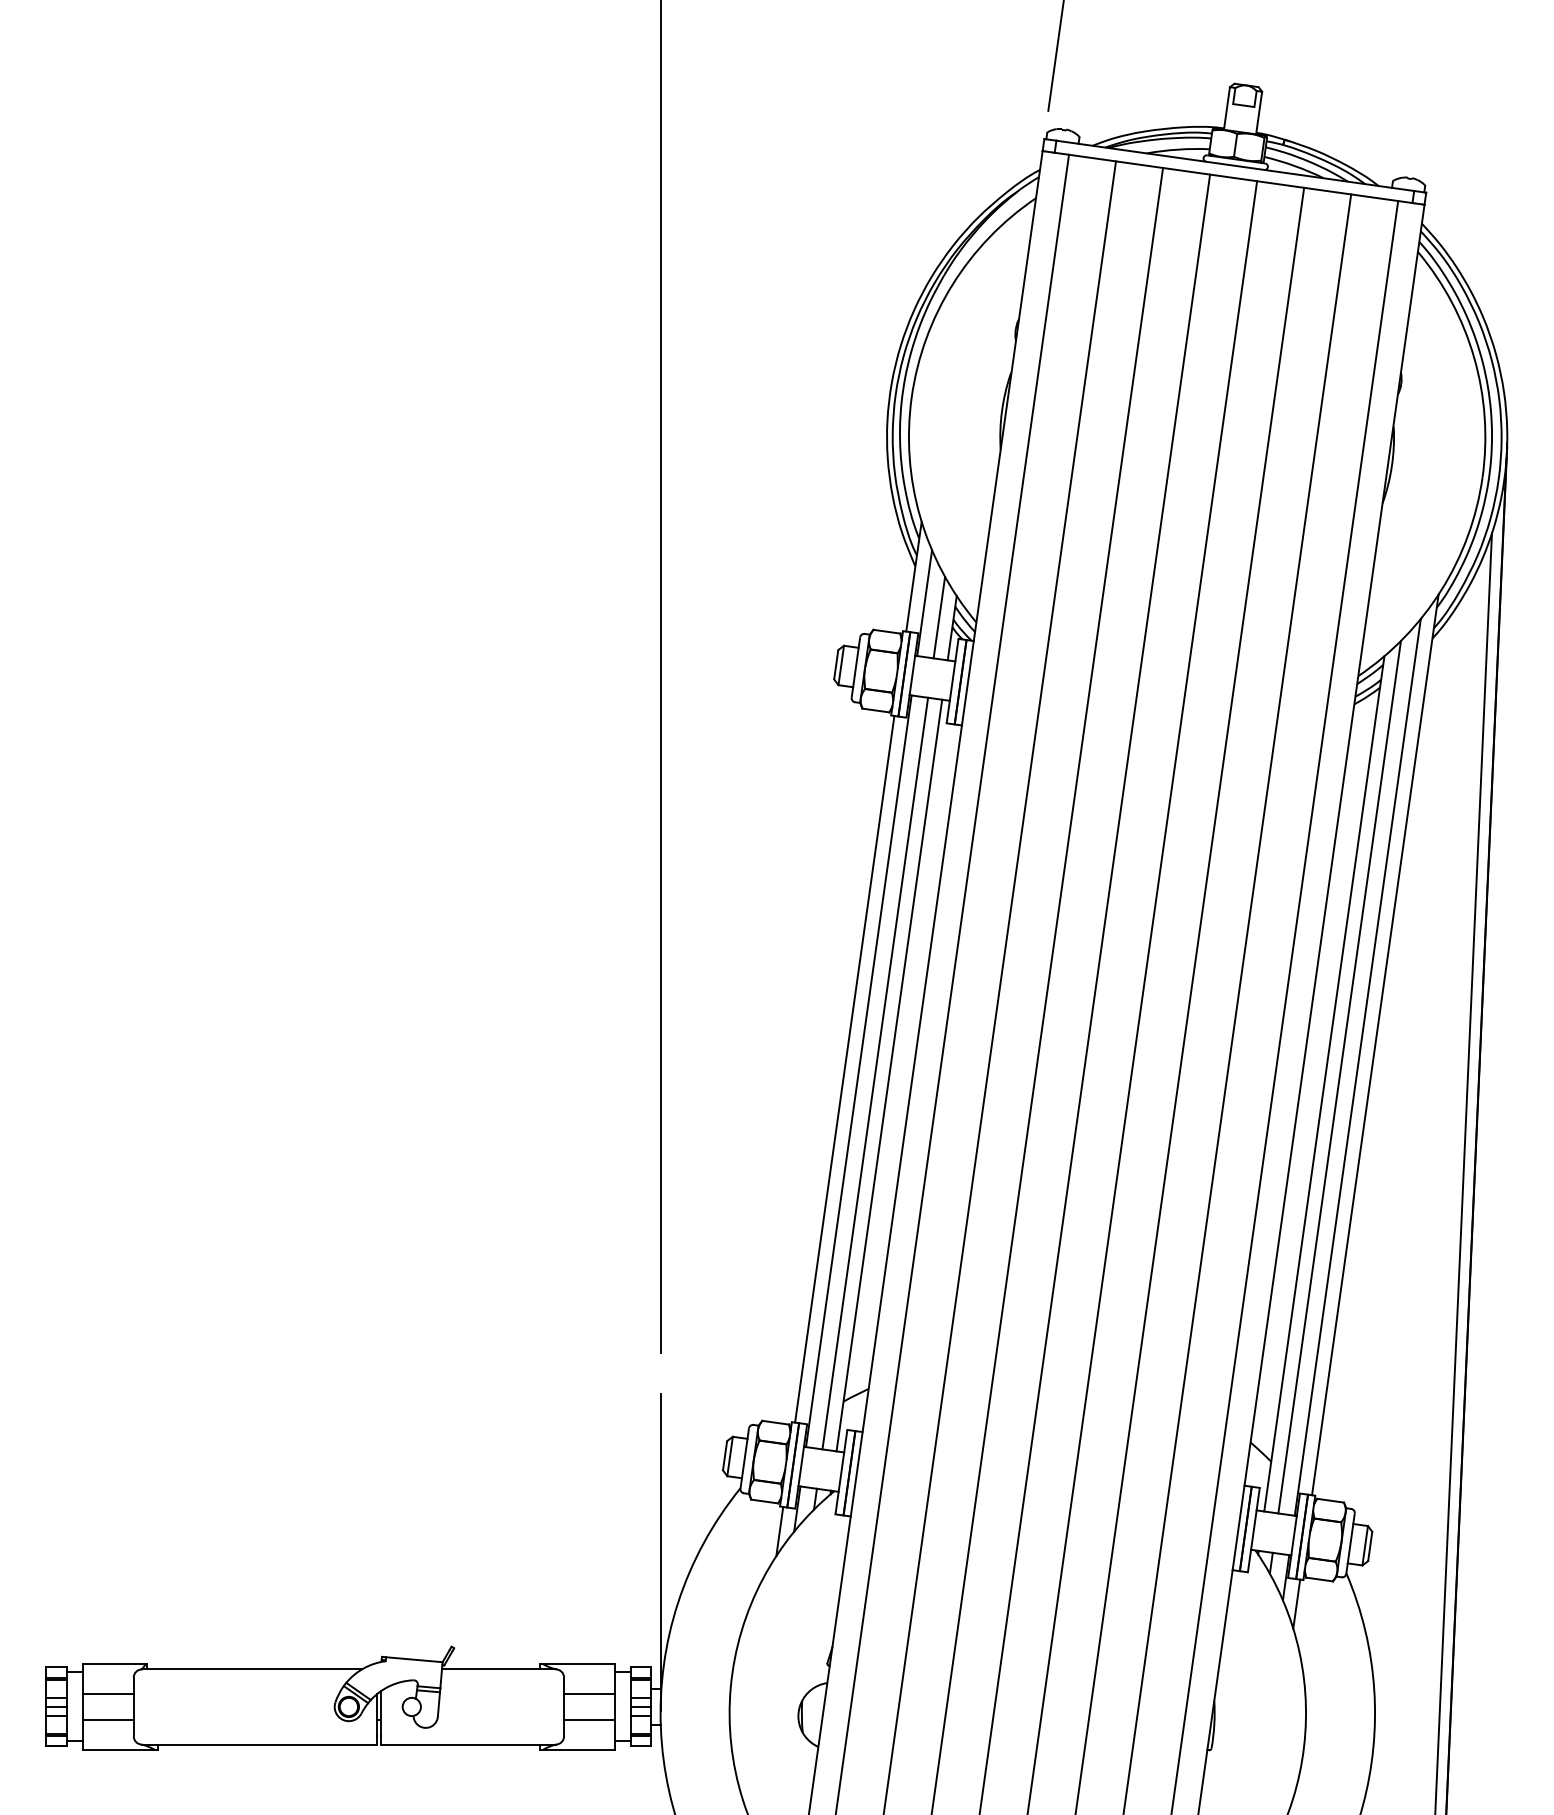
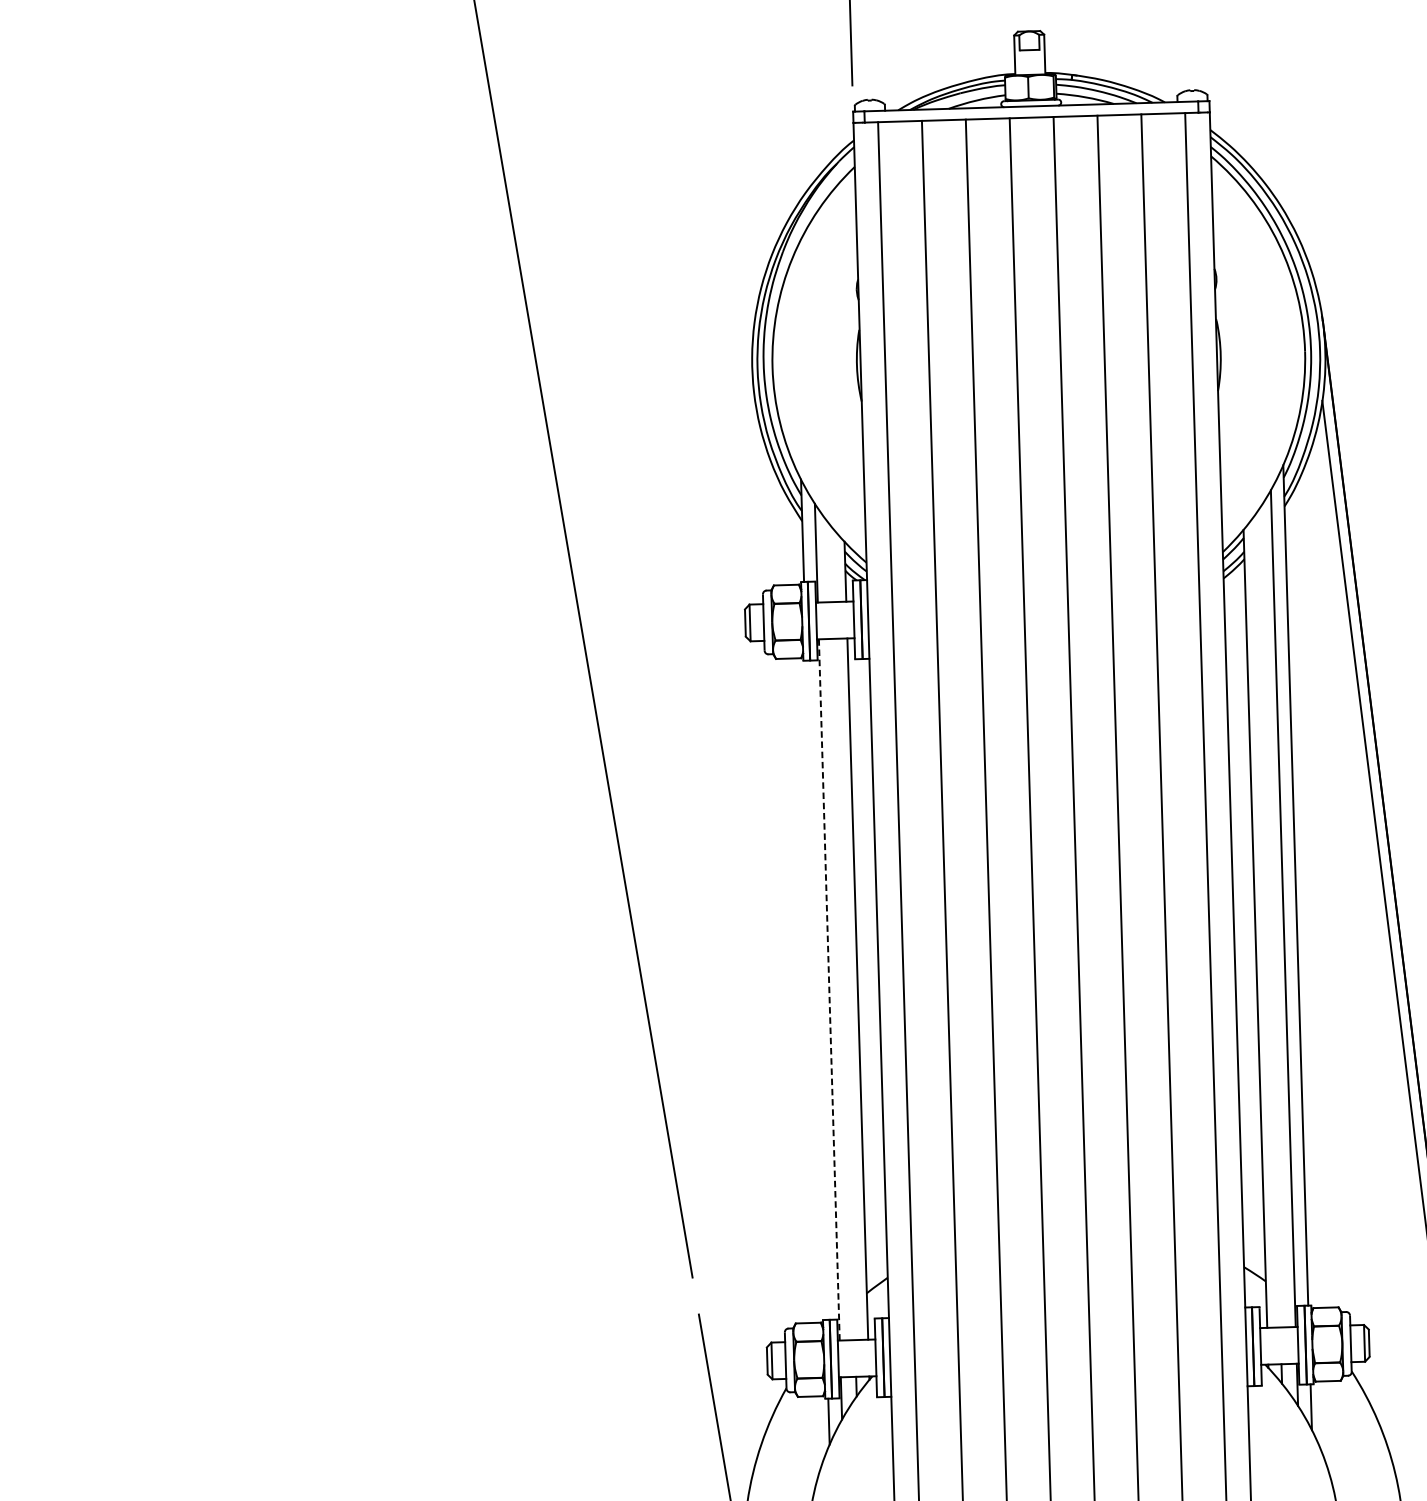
line: (939, 617) -> (832, 563), removed
line: (844, 1068) -> (815, 989), removed
line: (858, 1071) -> (829, 990), solid -> dashed
line: (875, 1073) -> (844, 989), removed
line: (1339, 1076) -> (1268, 919), removed

